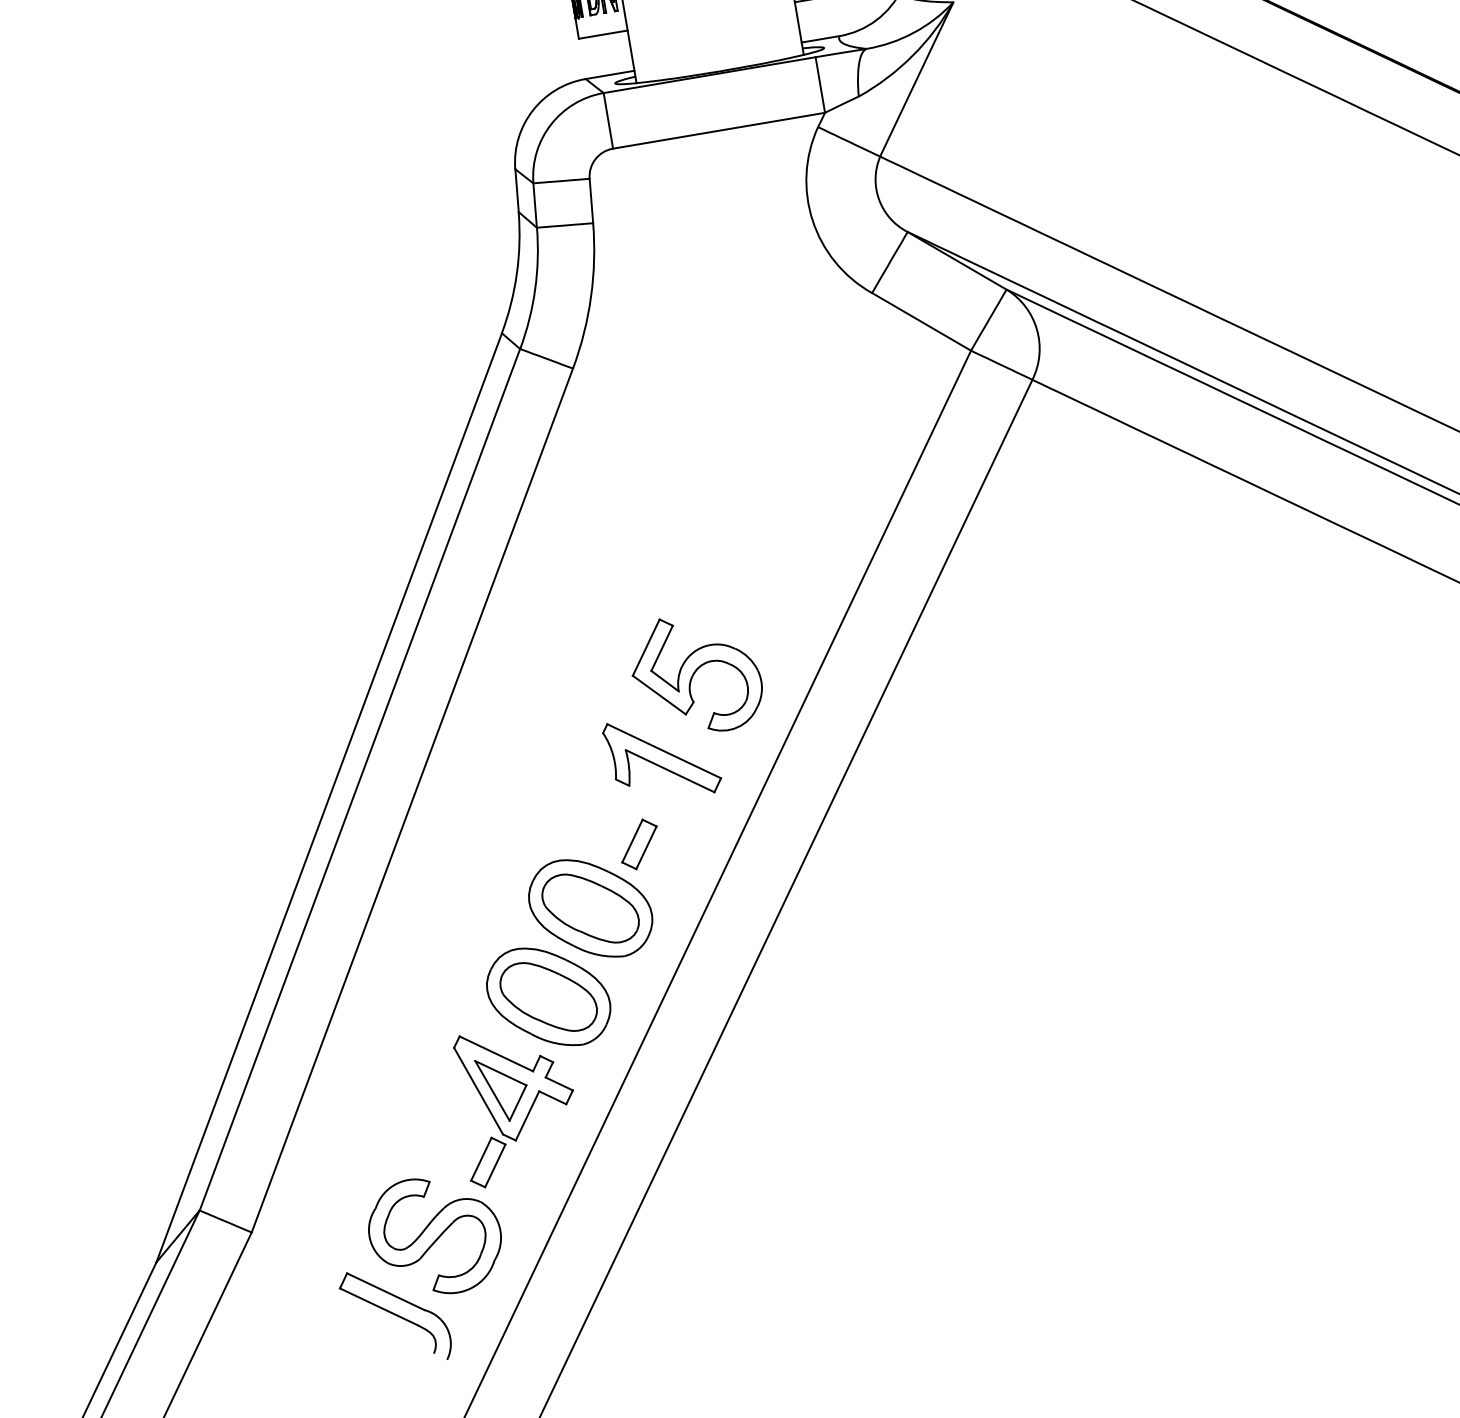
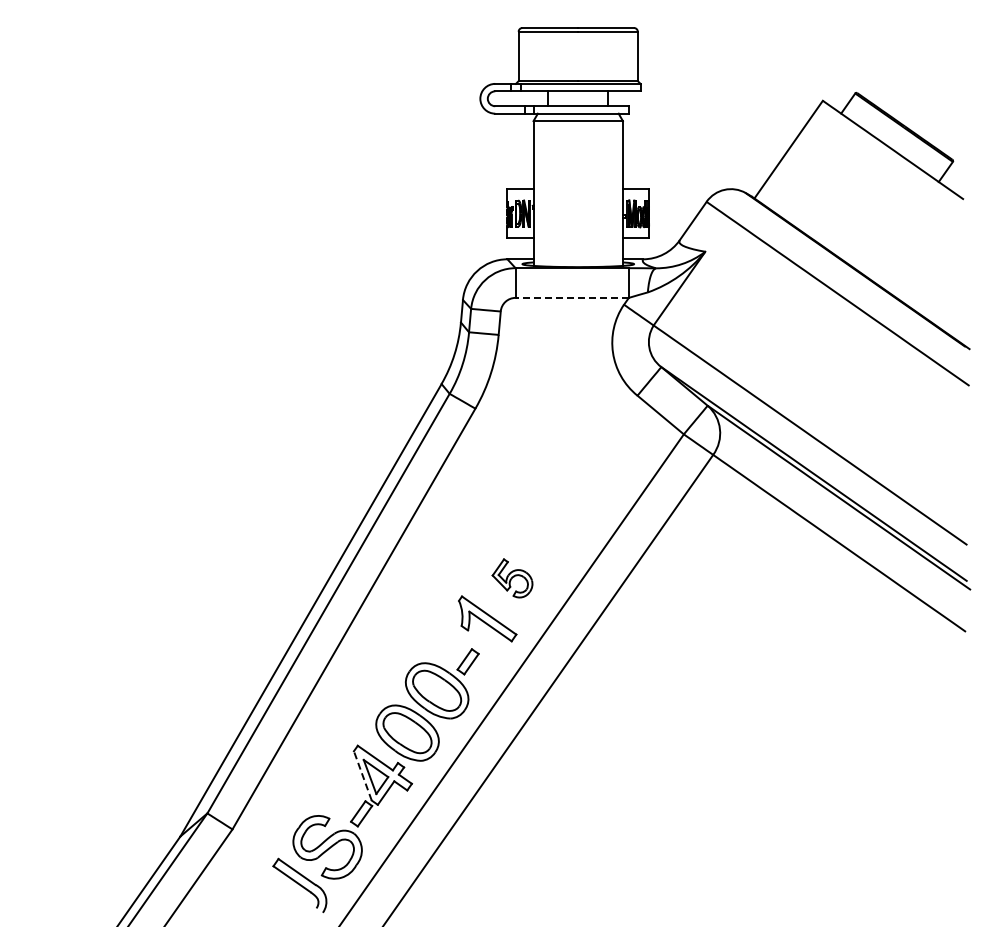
line: (719, 129) -> (572, 297), solid -> dashed
part: (696, 674) -> (512, 578), size x0.6
line: (477, 1090) -> (362, 775), solid -> dashed

